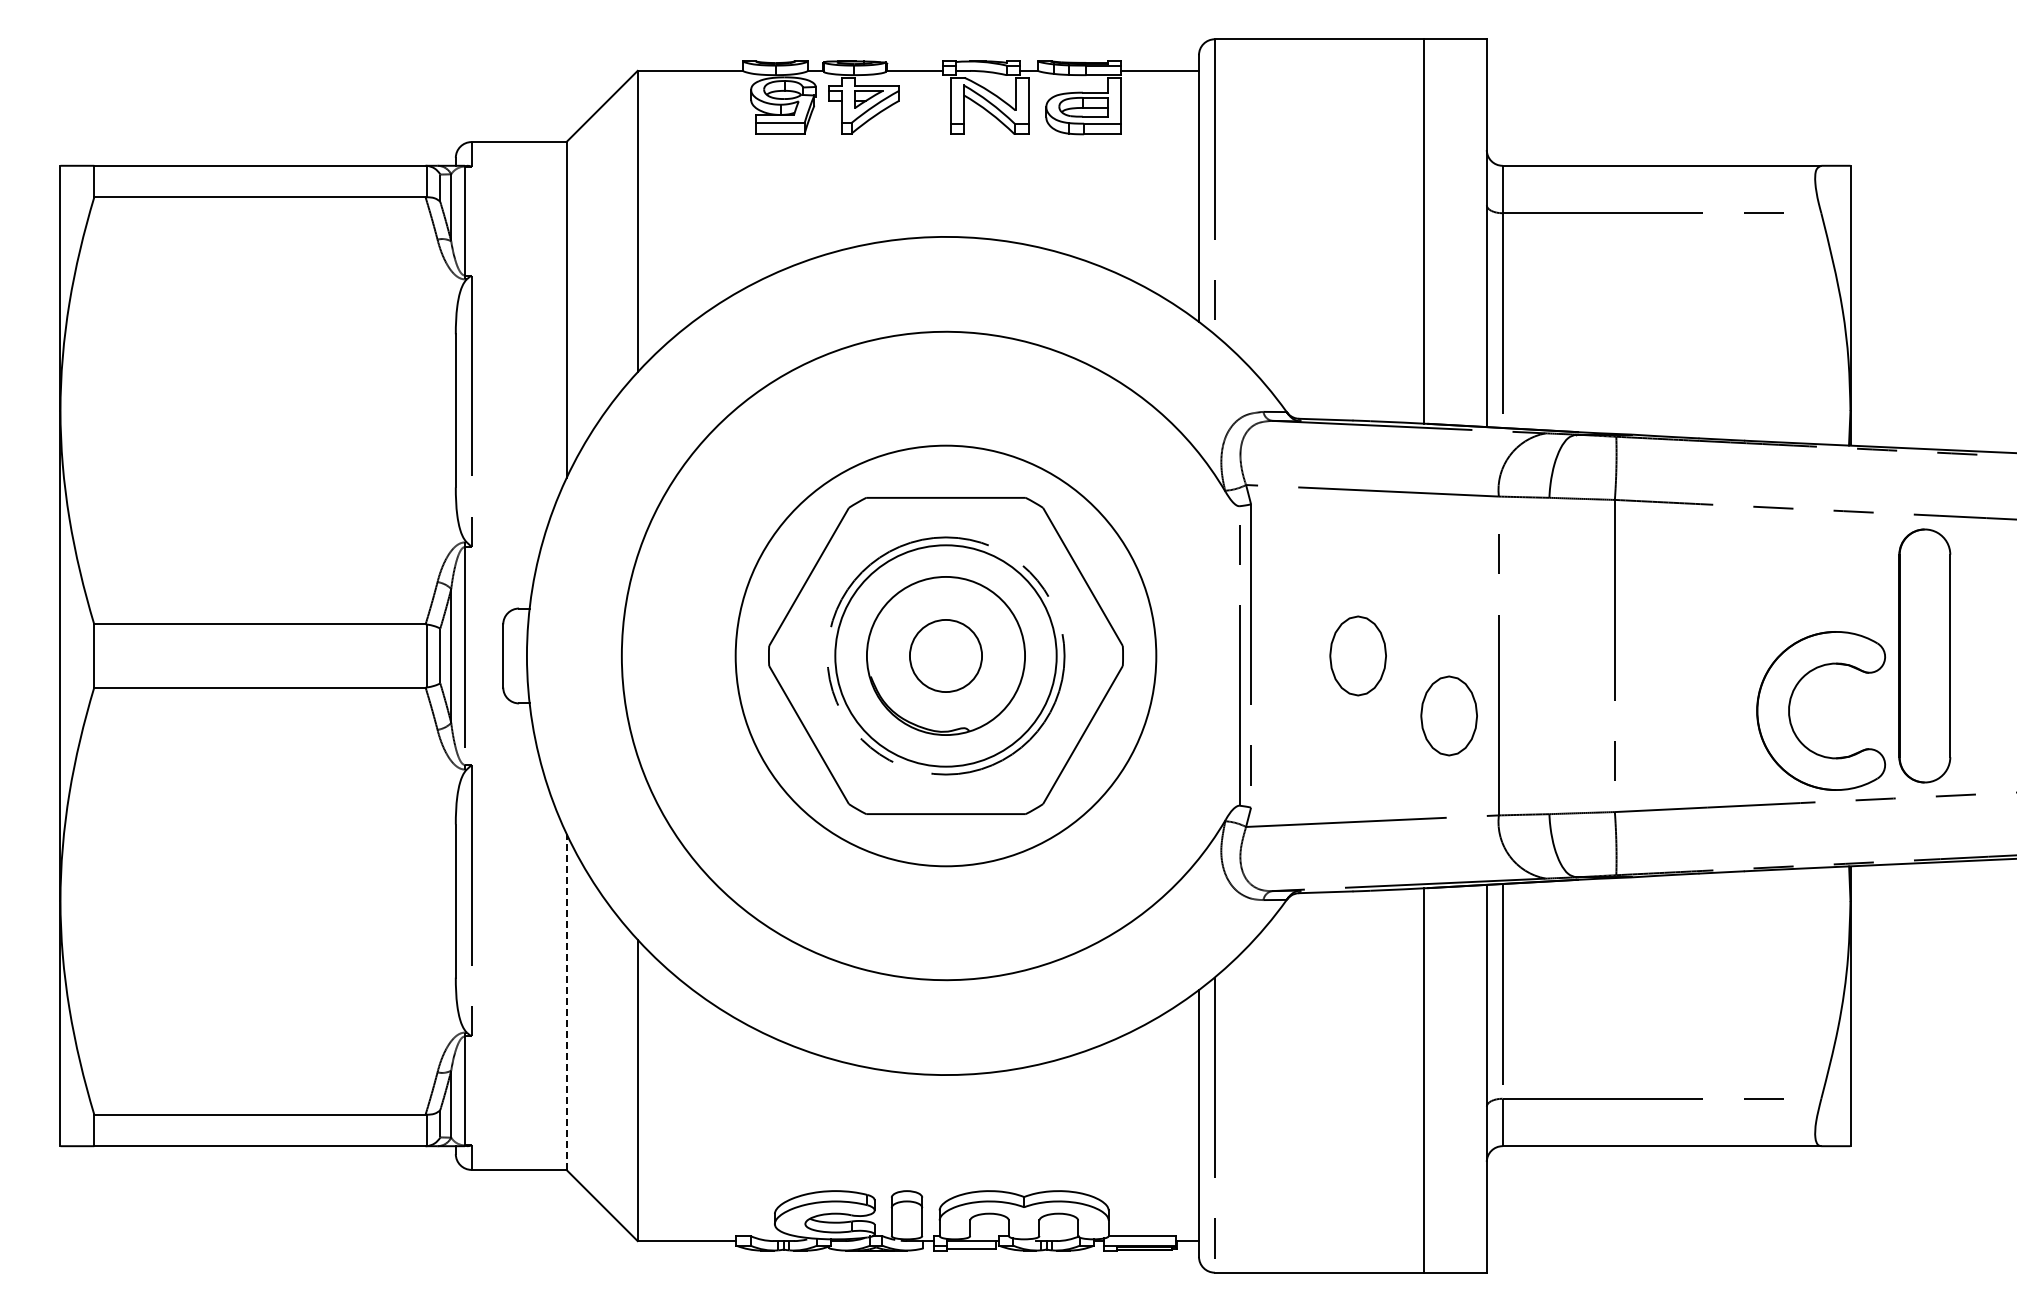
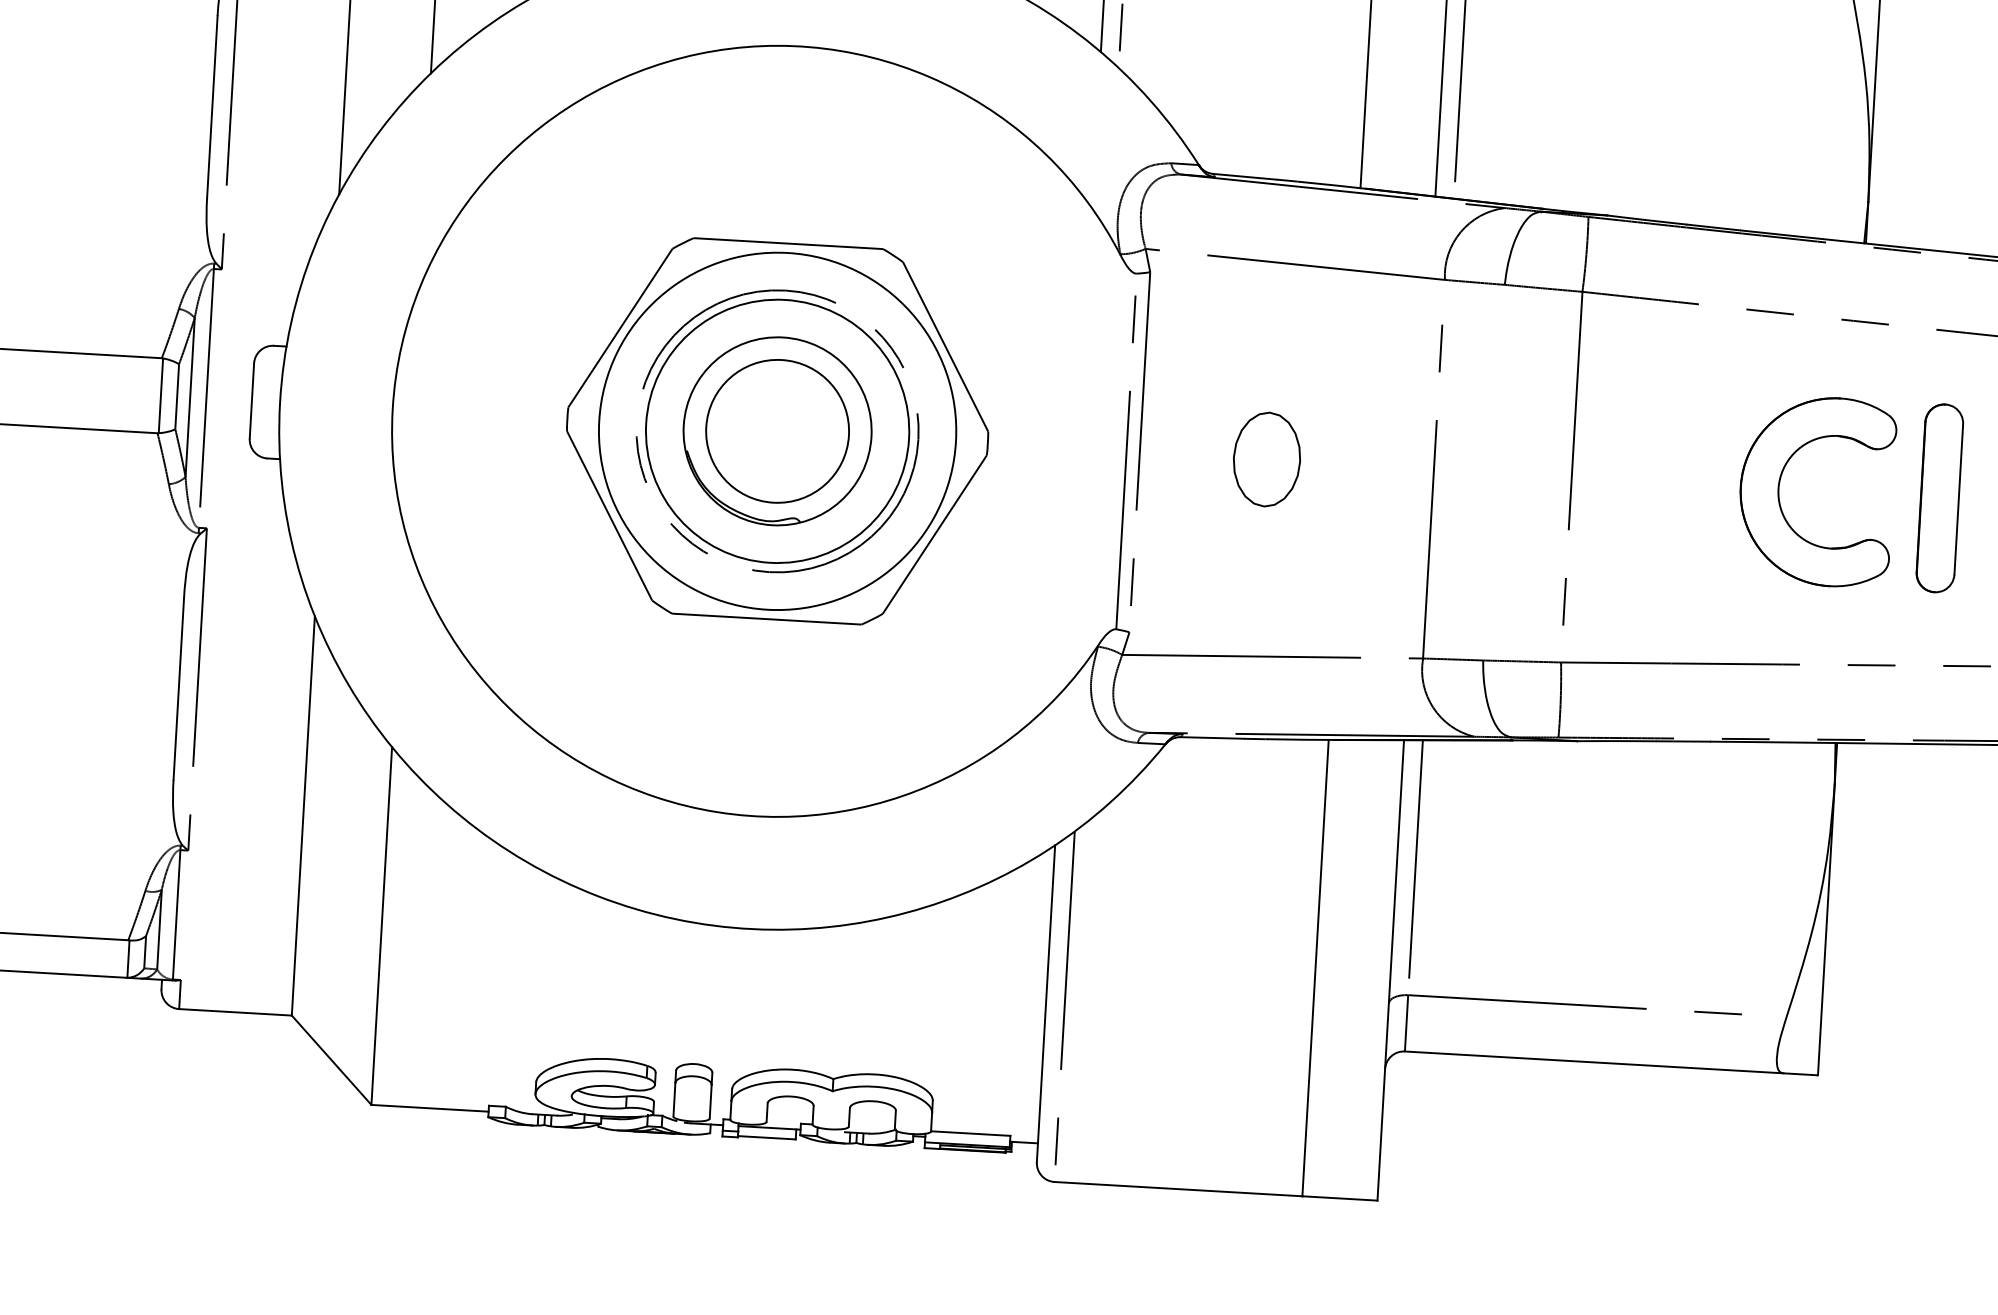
circle: (945, 655) -> (777, 430), size x0.71
circle: (945, 655) -> (777, 430), size x1.67
part: (1924, 655) -> (1939, 497), size x0.62
part: (1790, 706) -> (1780, 483), moved
part: (1448, 715) -> (1370, 536), removed
line: (566, 1001) -> (303, 815), dashed -> solid

